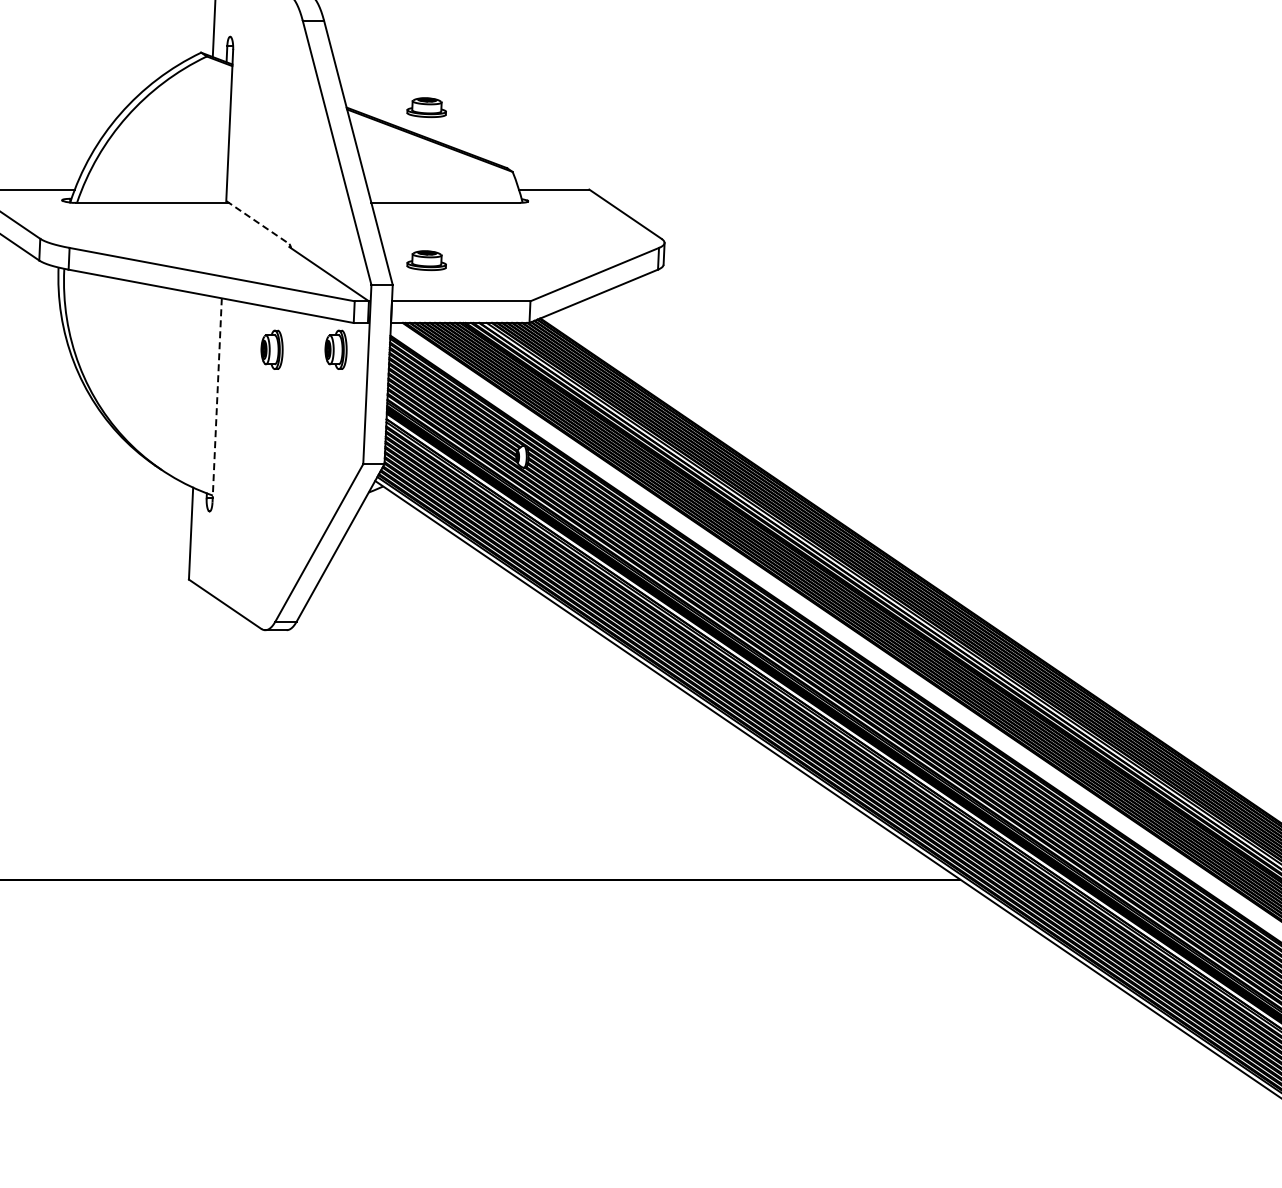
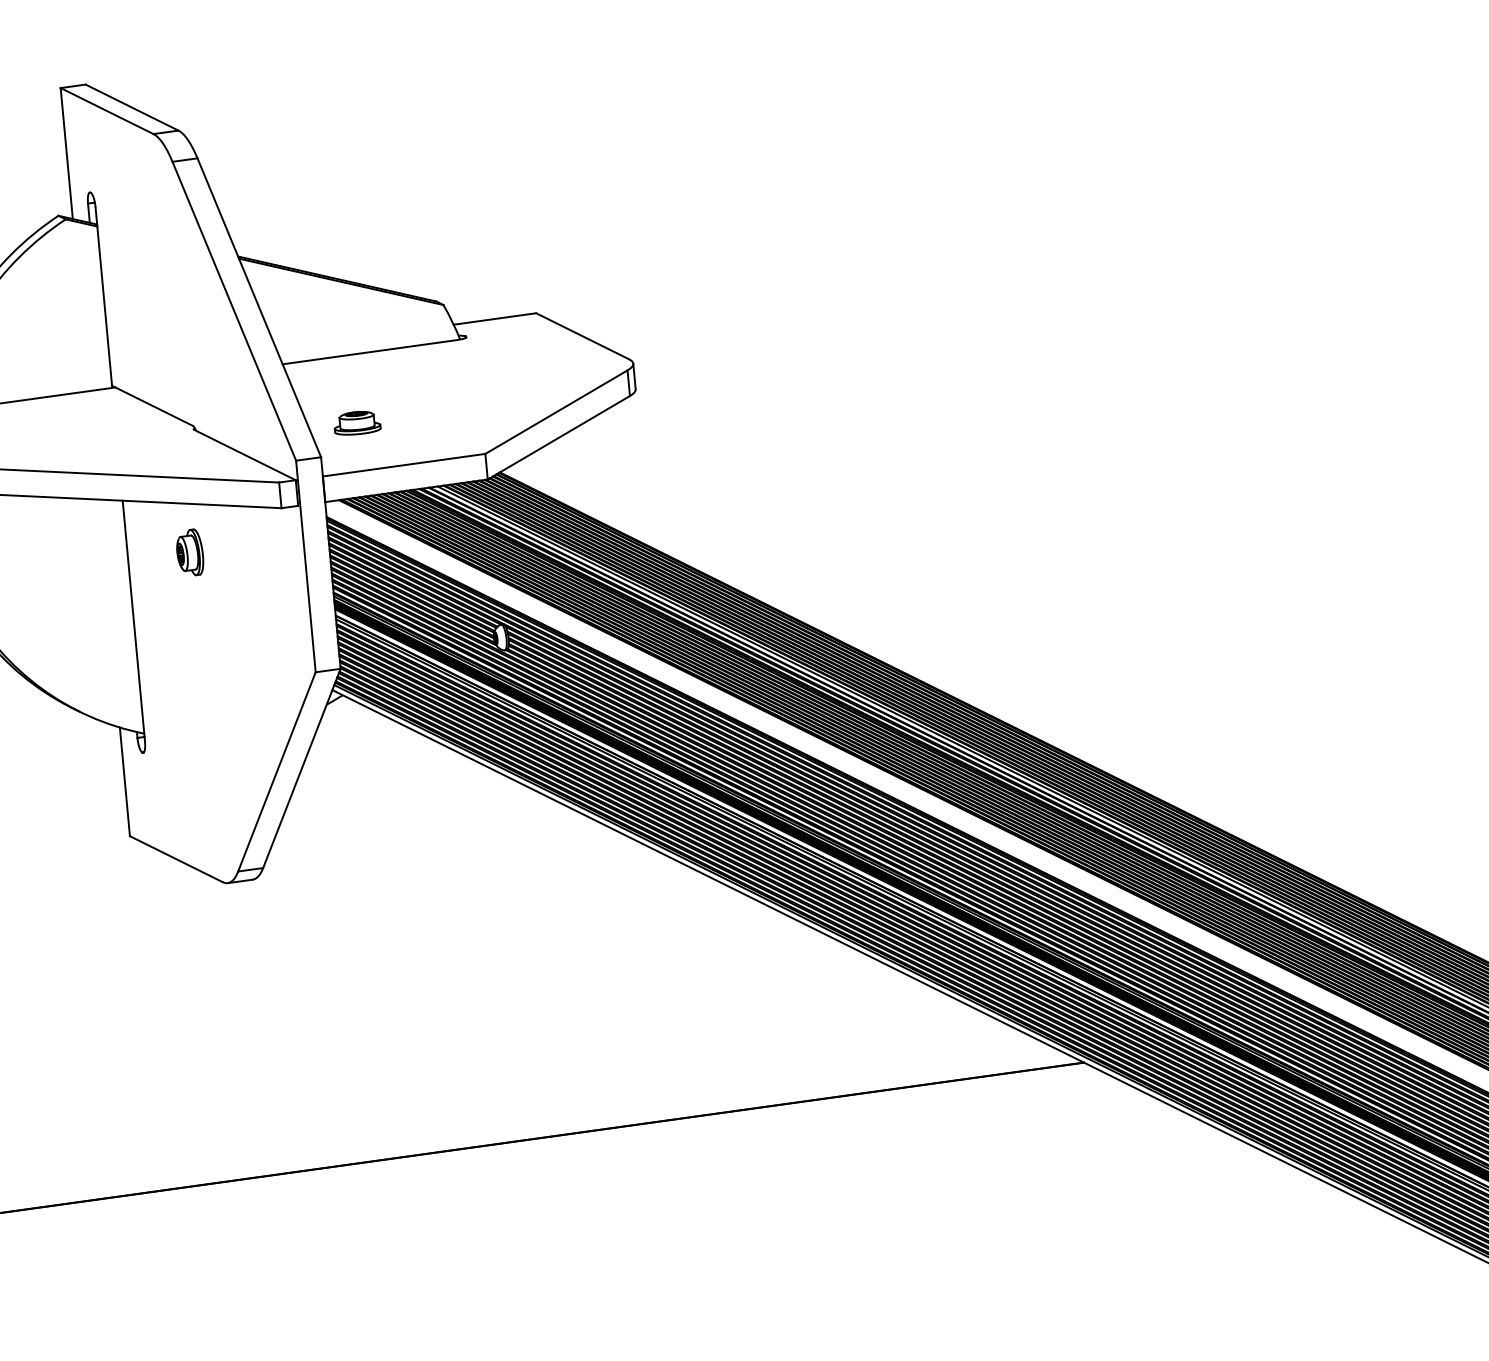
part: (426, 107) -> (331, 243), removed
line: (258, 222) -> (153, 405), dashed -> solid
part: (335, 349) -> (264, 542), removed
line: (217, 400) -> (134, 621), dashed -> solid

